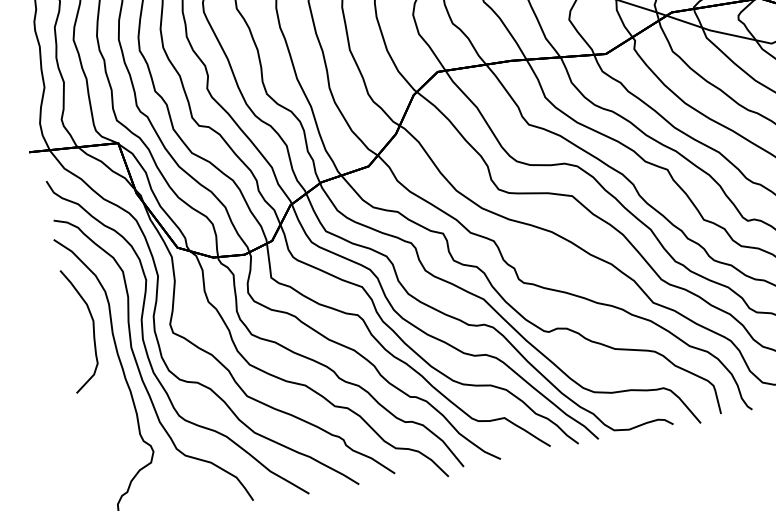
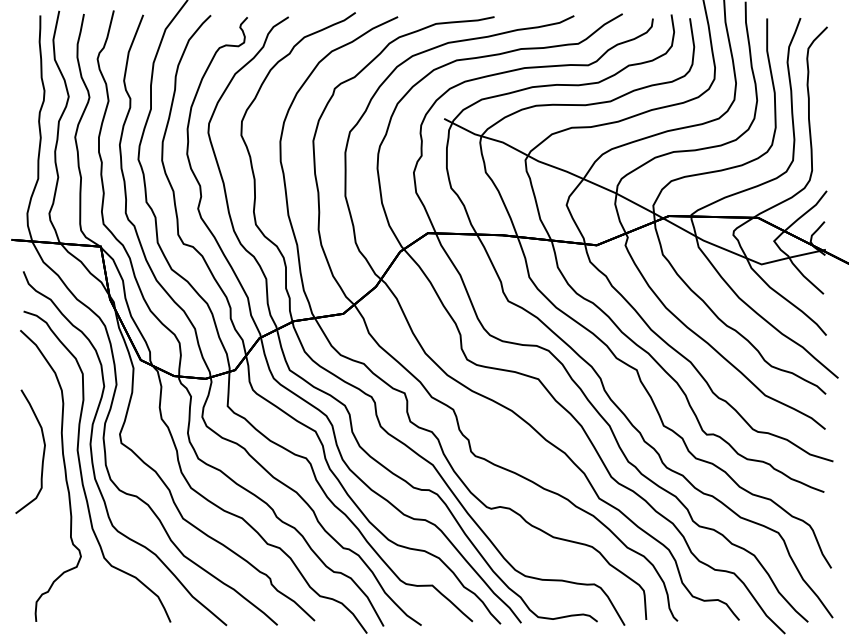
curve: (92, 331) -> (42, 455), moved

